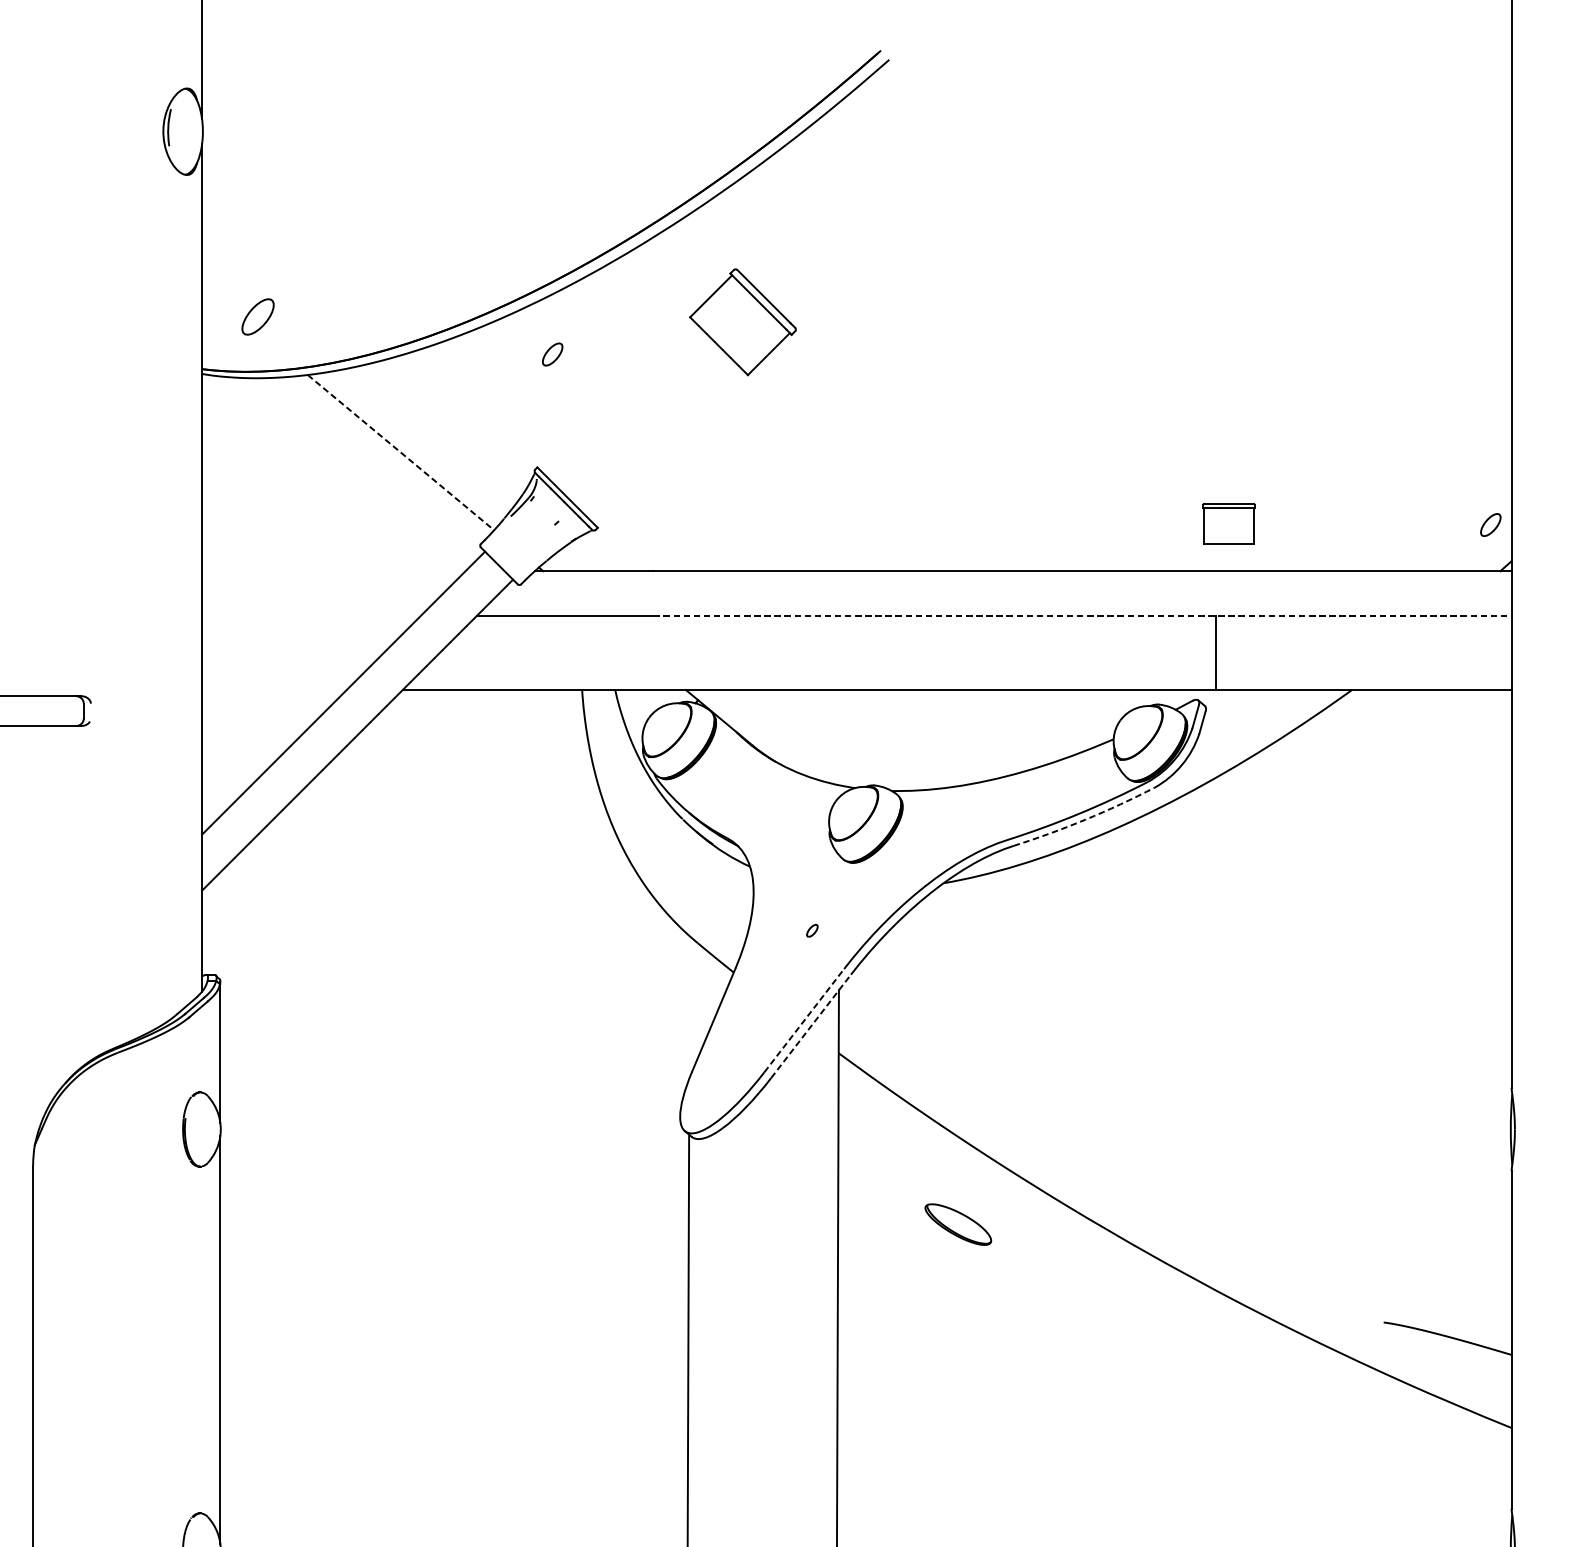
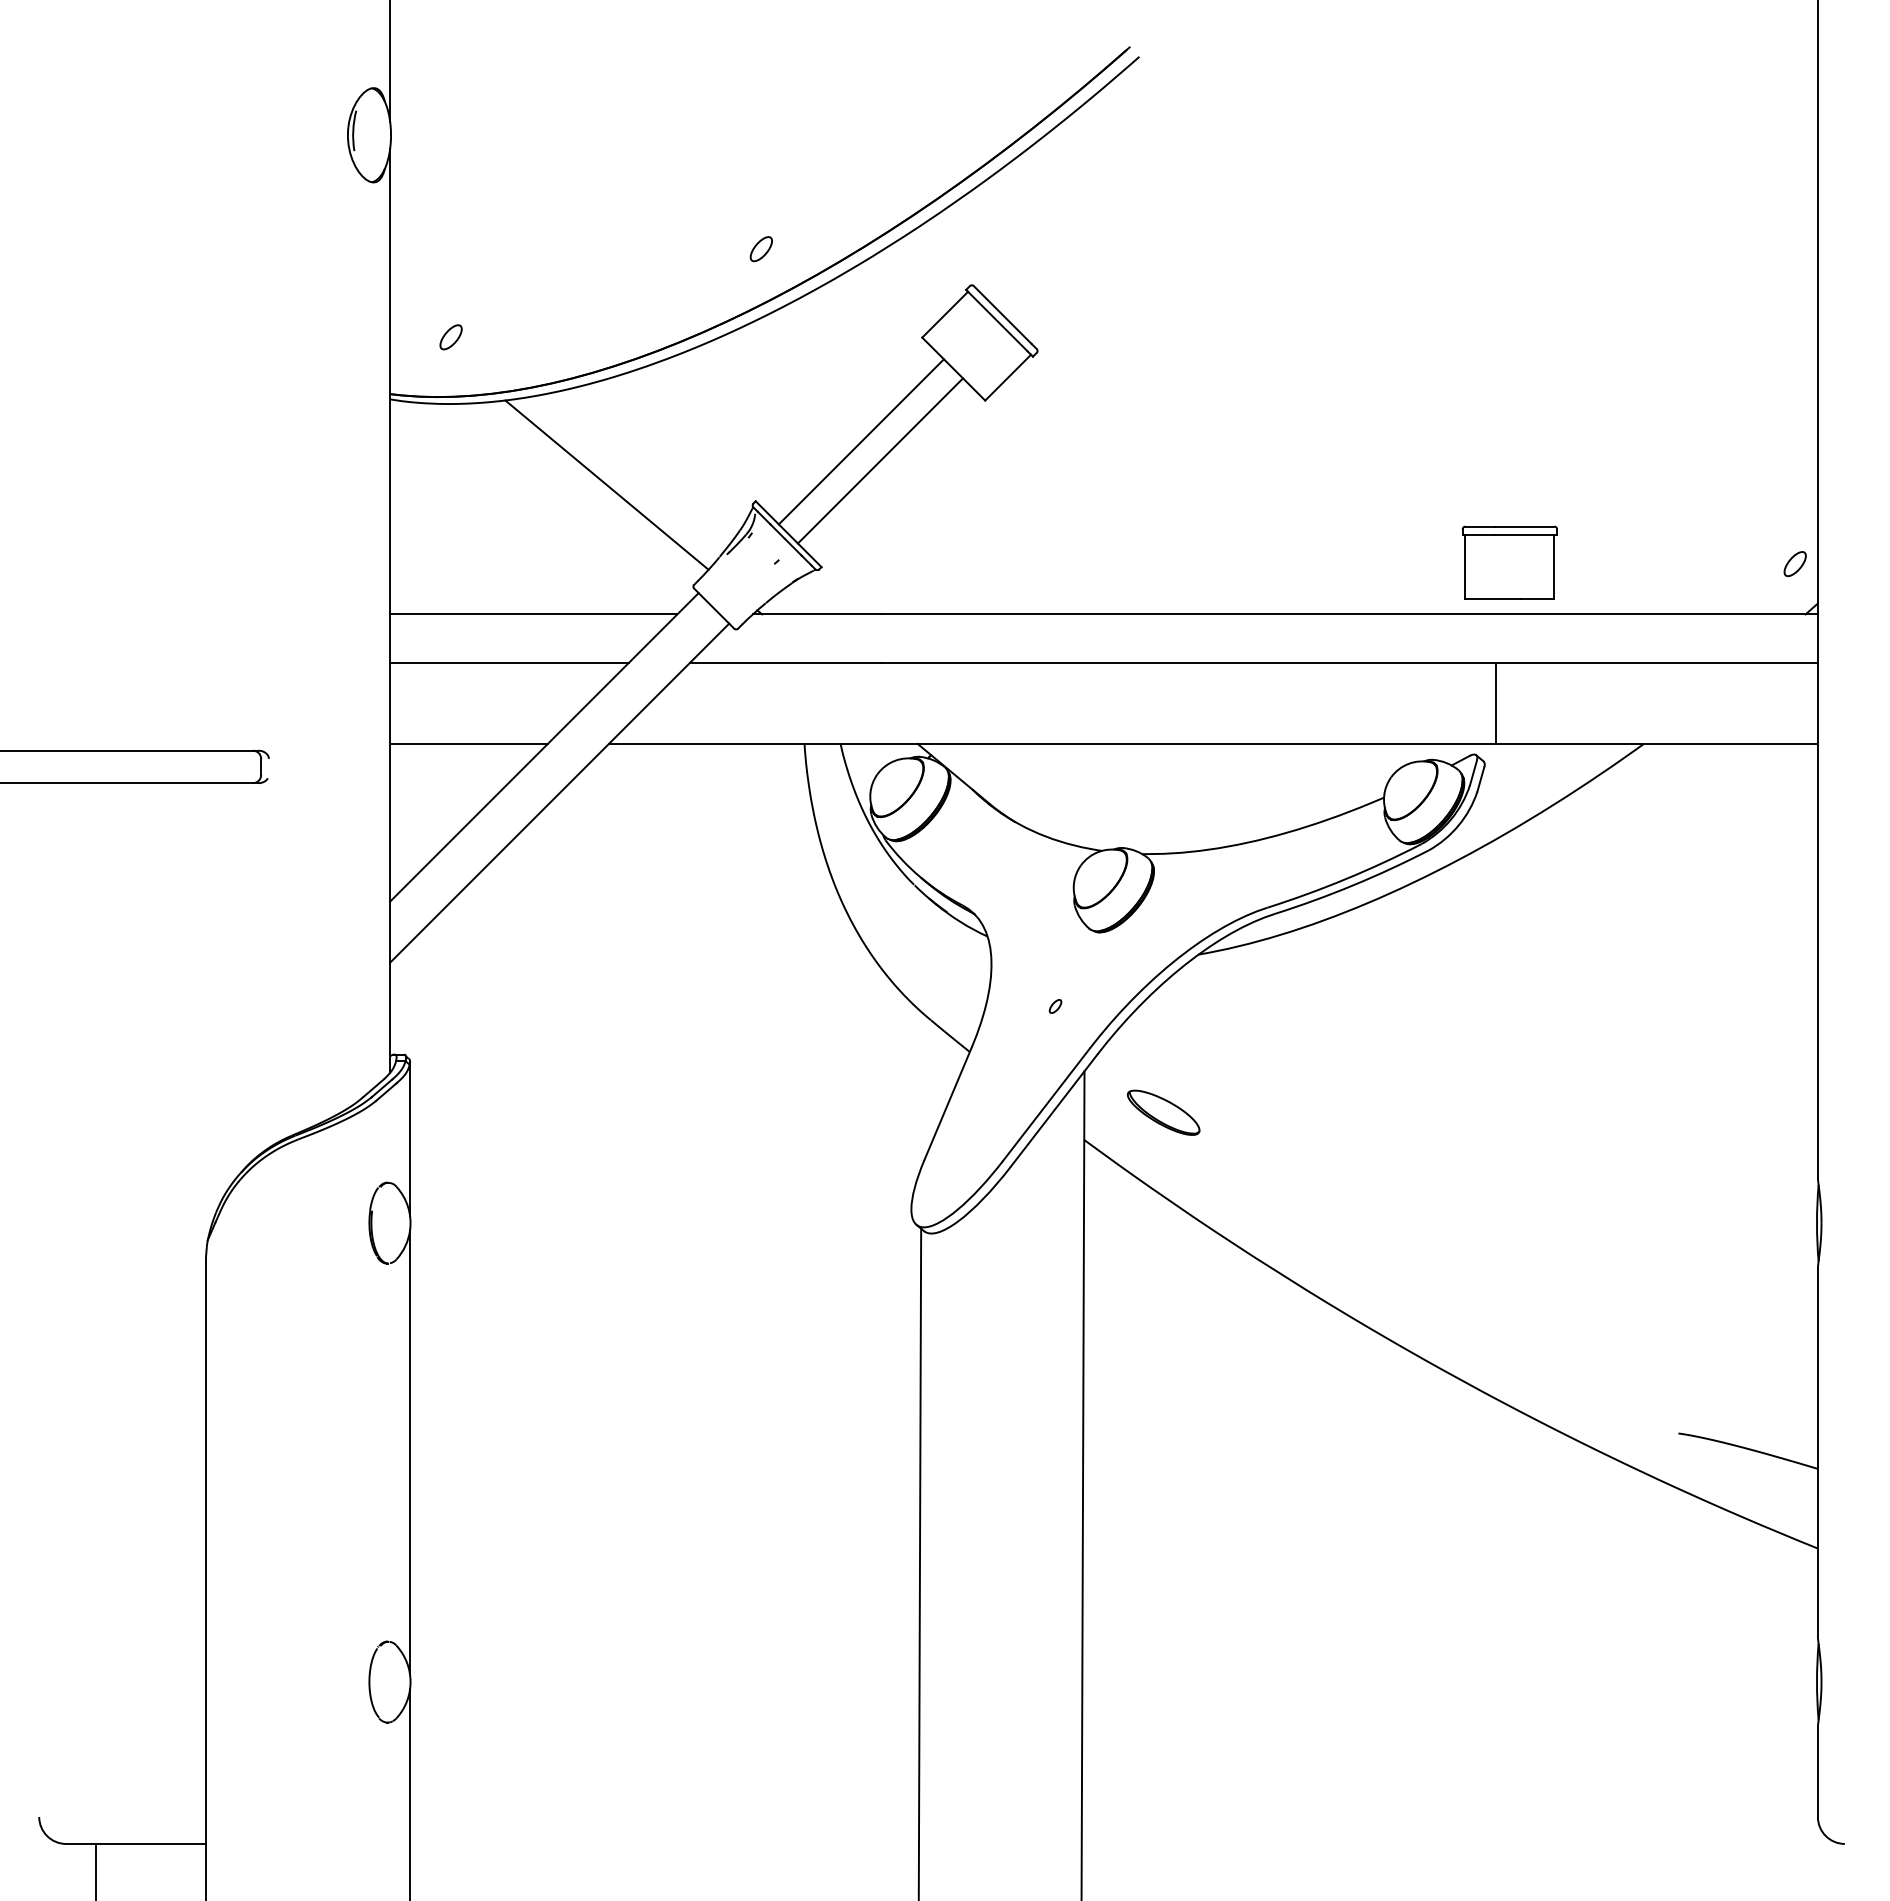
part: (257, 317) -> (450, 337), size x0.62
part: (551, 354) -> (760, 249), moved
line: (633, 412) -> (860, 441), added
line: (651, 430) -> (880, 460), added
line: (401, 452) -> (607, 485), dashed -> solid
part: (1228, 523) -> (1509, 562), size x1.67
line: (333, 571) -> (533, 614), added
line: (311, 616) -> (509, 663), added
line: (1082, 616) -> (1350, 663), dashed -> solid
line: (273, 690) -> (468, 744), added
arc: (1085, 819) -> (1353, 885), dashed -> solid
line: (805, 1020) -> (1047, 1104), dashed -> solid
line: (811, 1026) -> (1054, 1110), dashed -> solid
part: (958, 1224) -> (1163, 1112), moved

